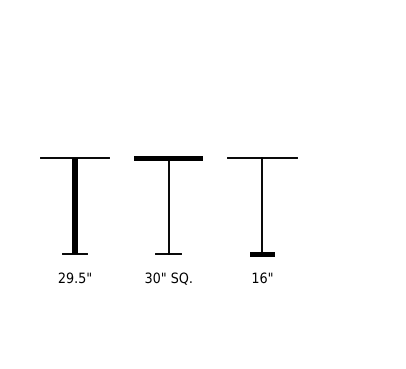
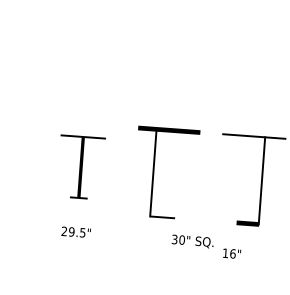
part: (74, 205) -> (80, 166), size x0.7
line: (168, 206) -> (153, 172), moved
line: (262, 206) -> (262, 180), moved
text: (262, 277) -> (232, 253), moved
text: (168, 278) -> (192, 241), moved

